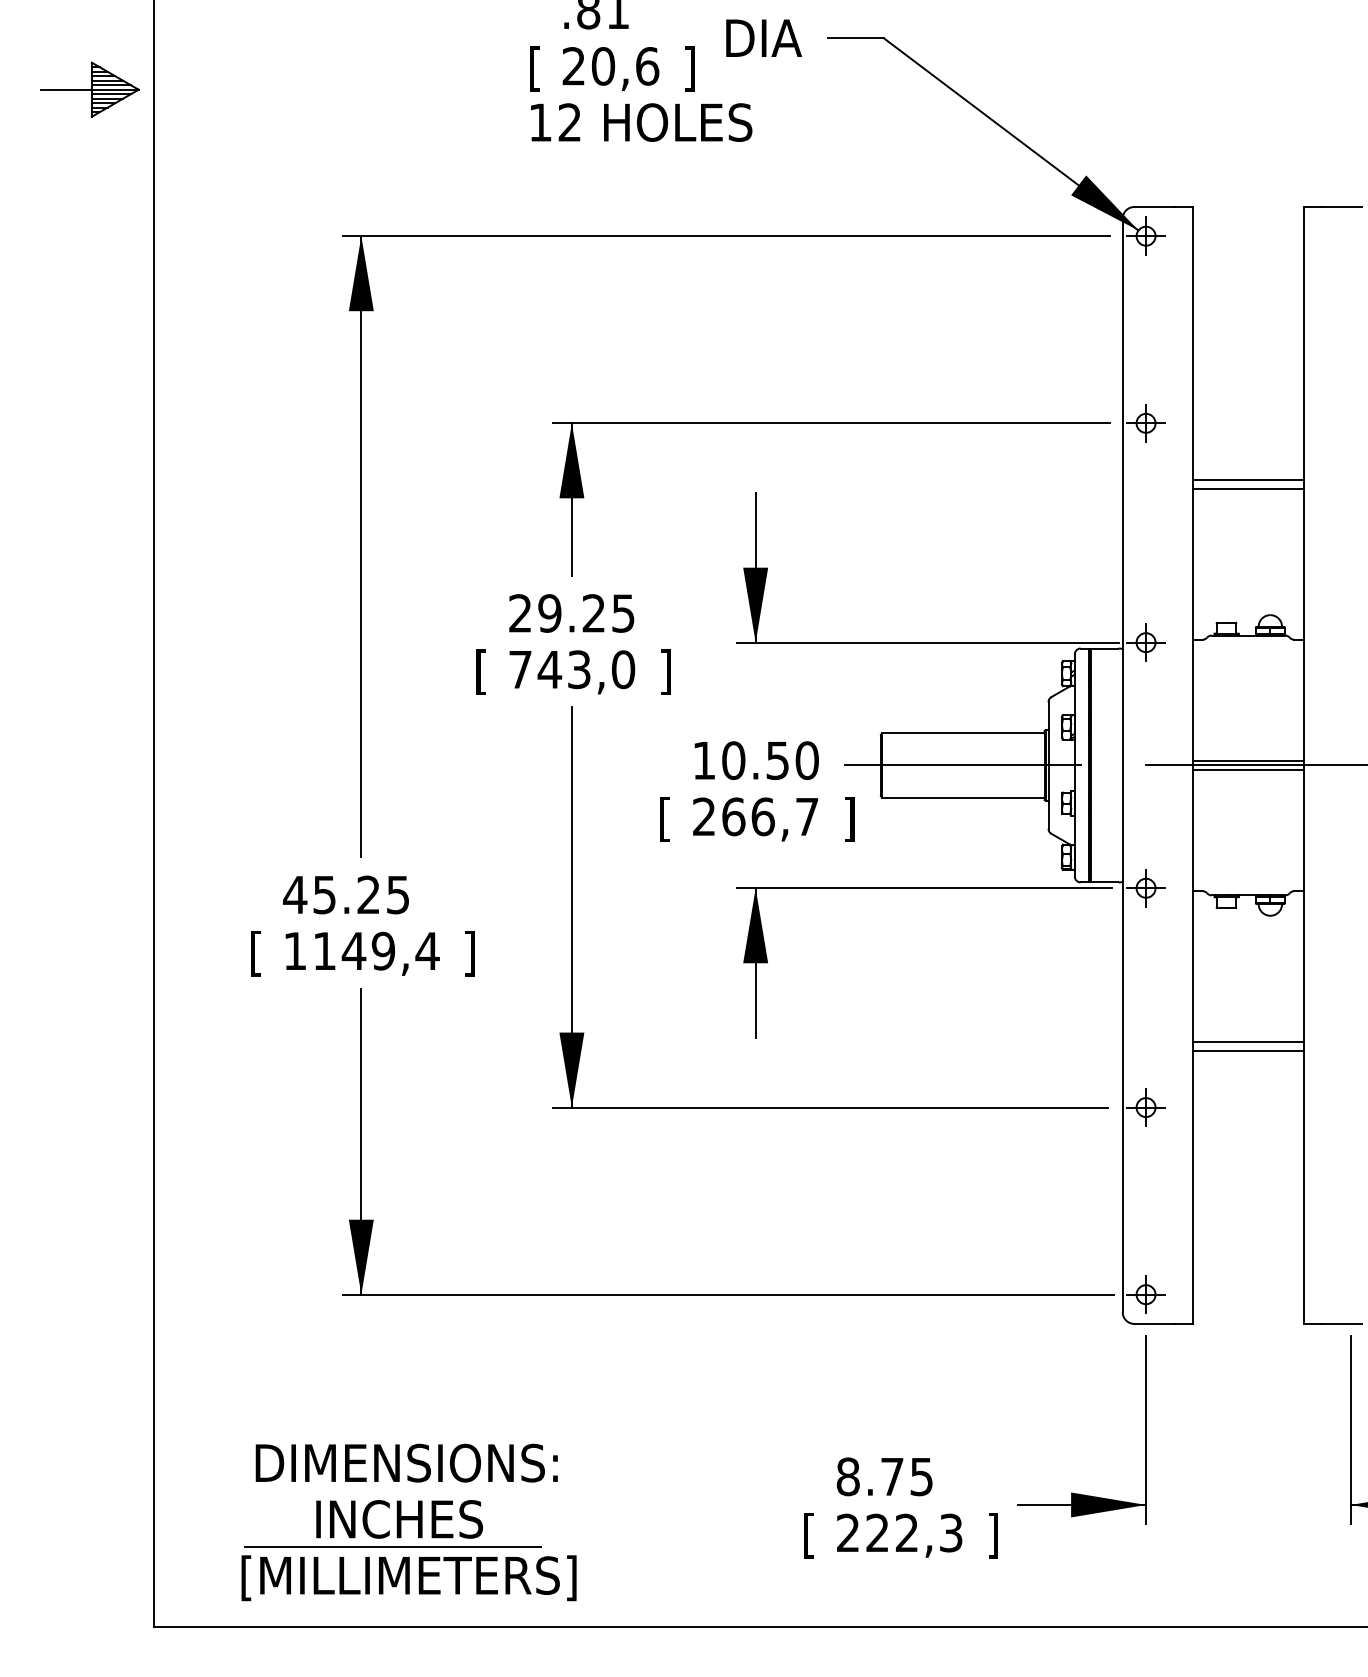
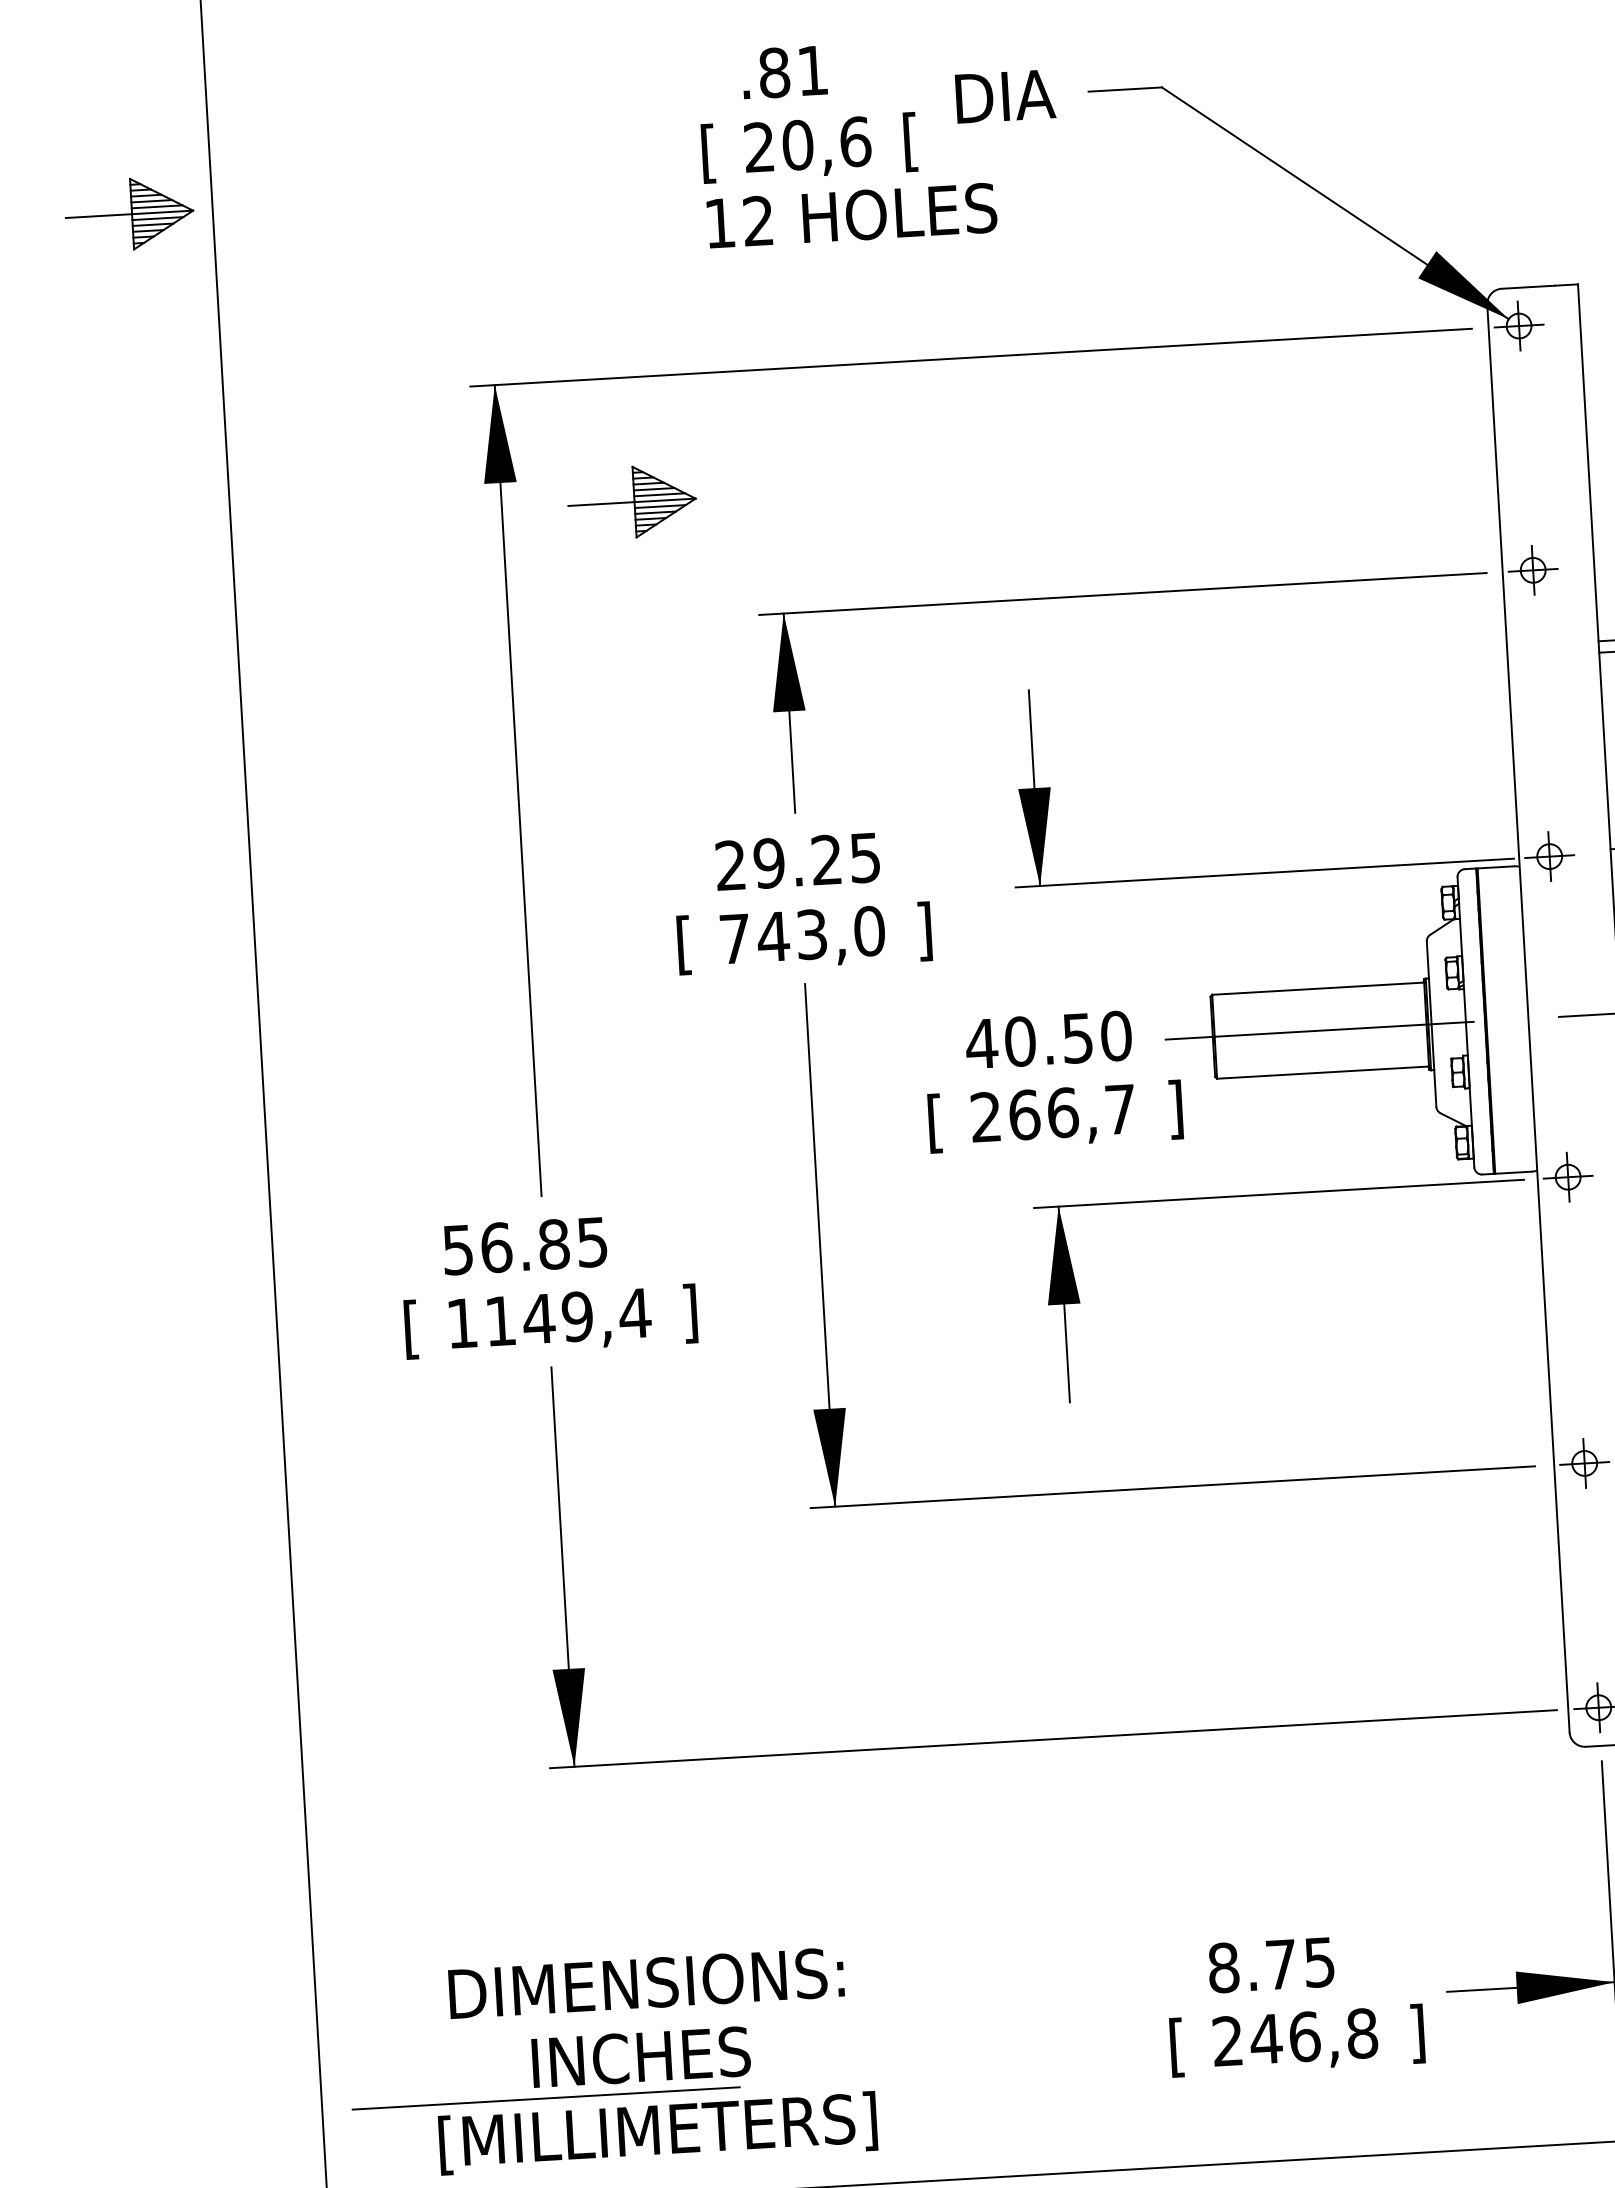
text: (689, 68) -> (910, 141), ] -> [
part: (460, 331) -> (631, 502), added
text: (704, 760) -> (982, 1043), 10.50 -> 40.50
text: (331, 894) -> (505, 1246), 45.25 -> 56.85
text: (913, 1532) -> (1313, 2035), 222,3 -> 246,8
line: (392, 1546) -> (545, 2098), moved

